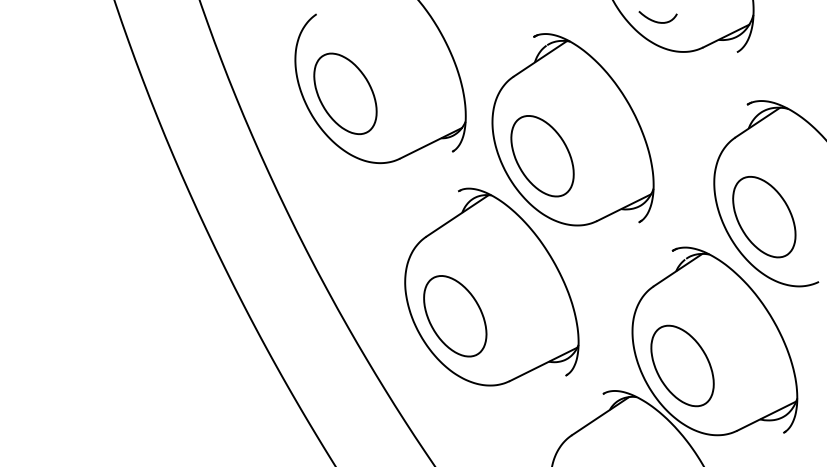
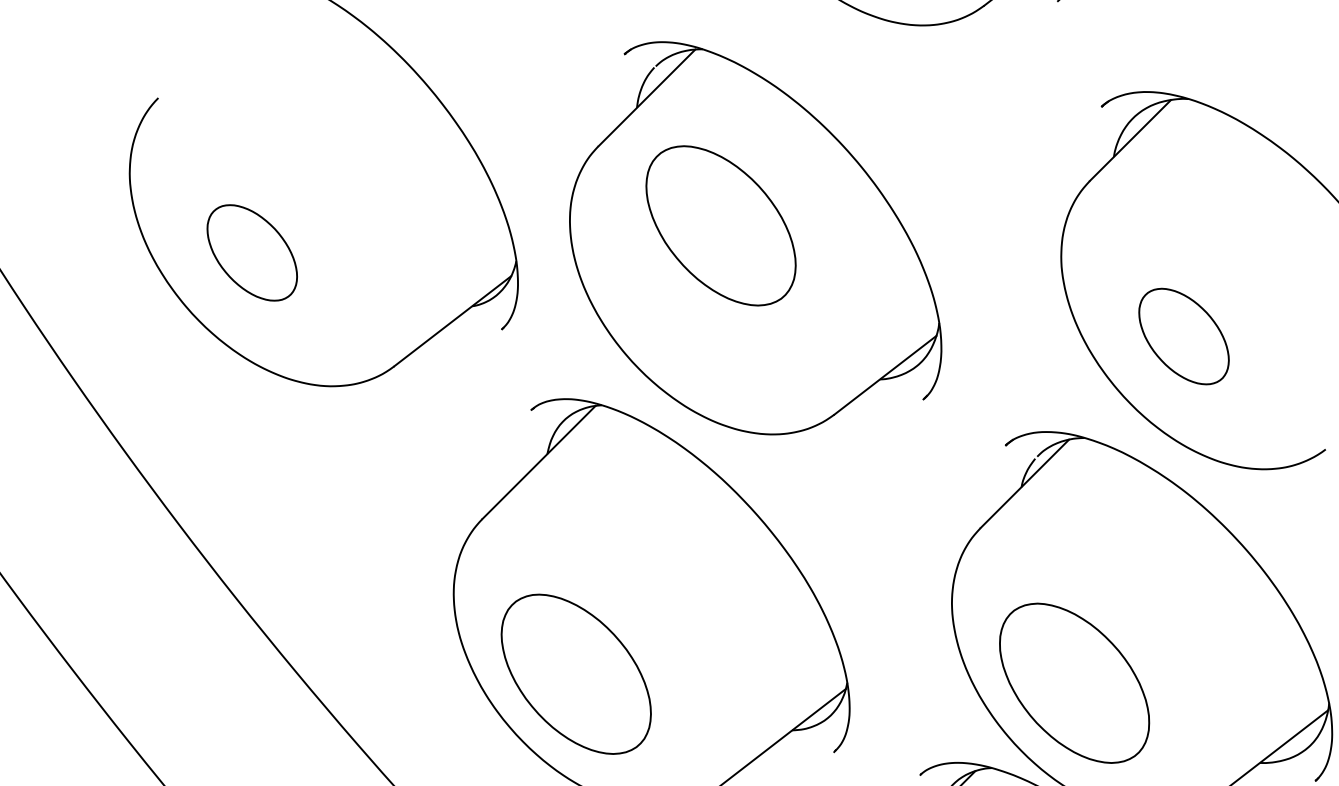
part: (345, 93) -> (252, 252), size x0.6
part: (542, 156) -> (721, 226), moved
part: (764, 217) -> (1184, 337), size x0.6

